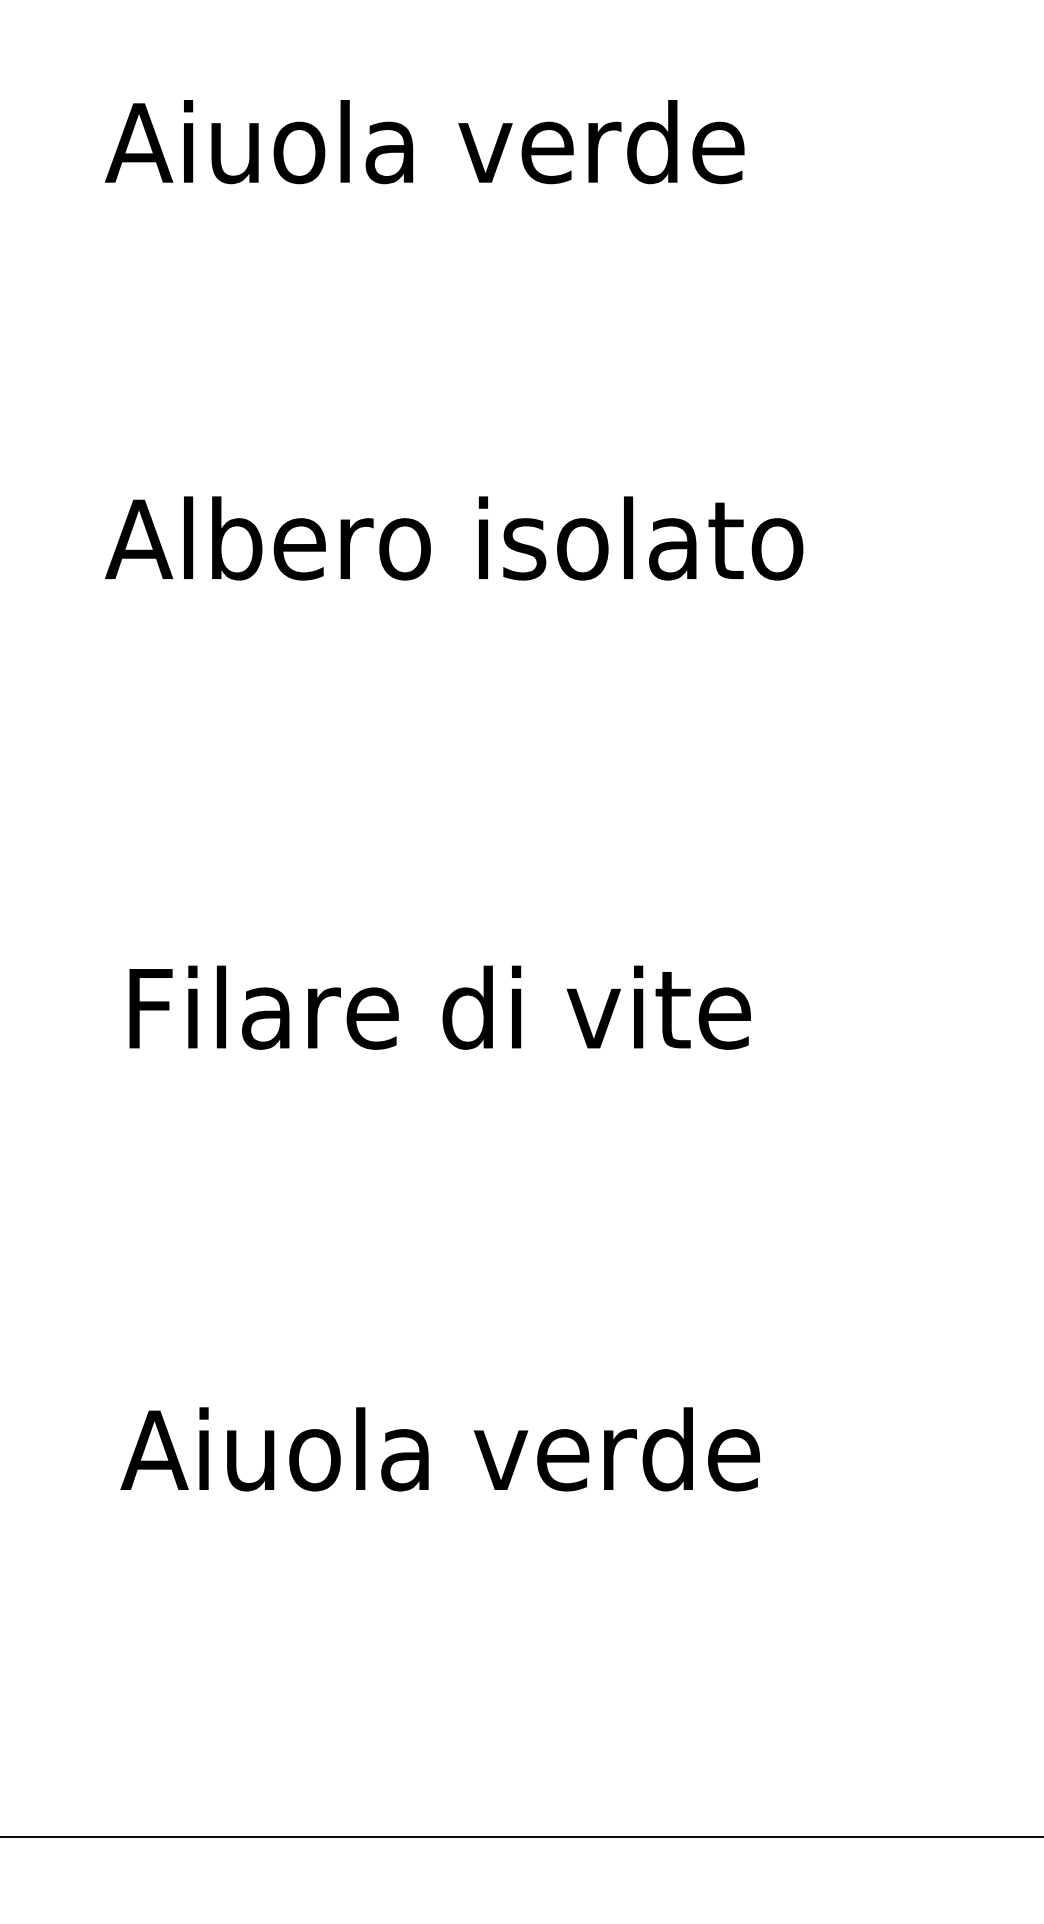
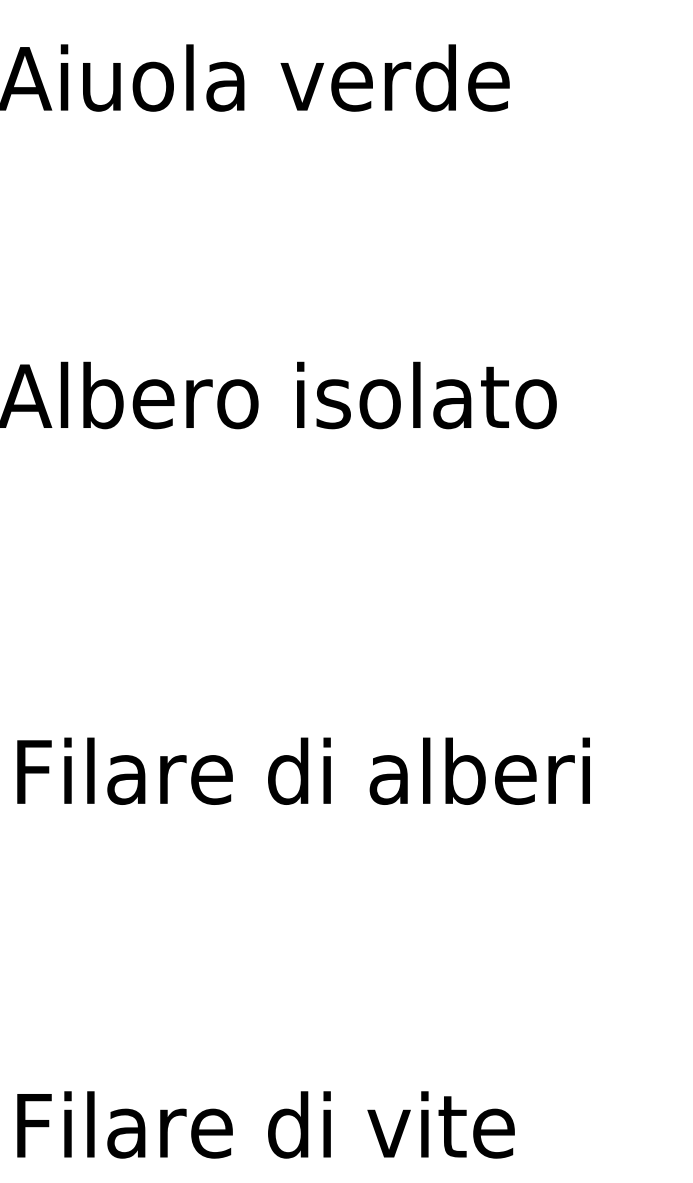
text: (705, 1007) -> (478, 771), Filare di vite -> Filare di alberi
text: (440, 1449) -> (266, 1125), Aiuola verde -> Filare di vite

